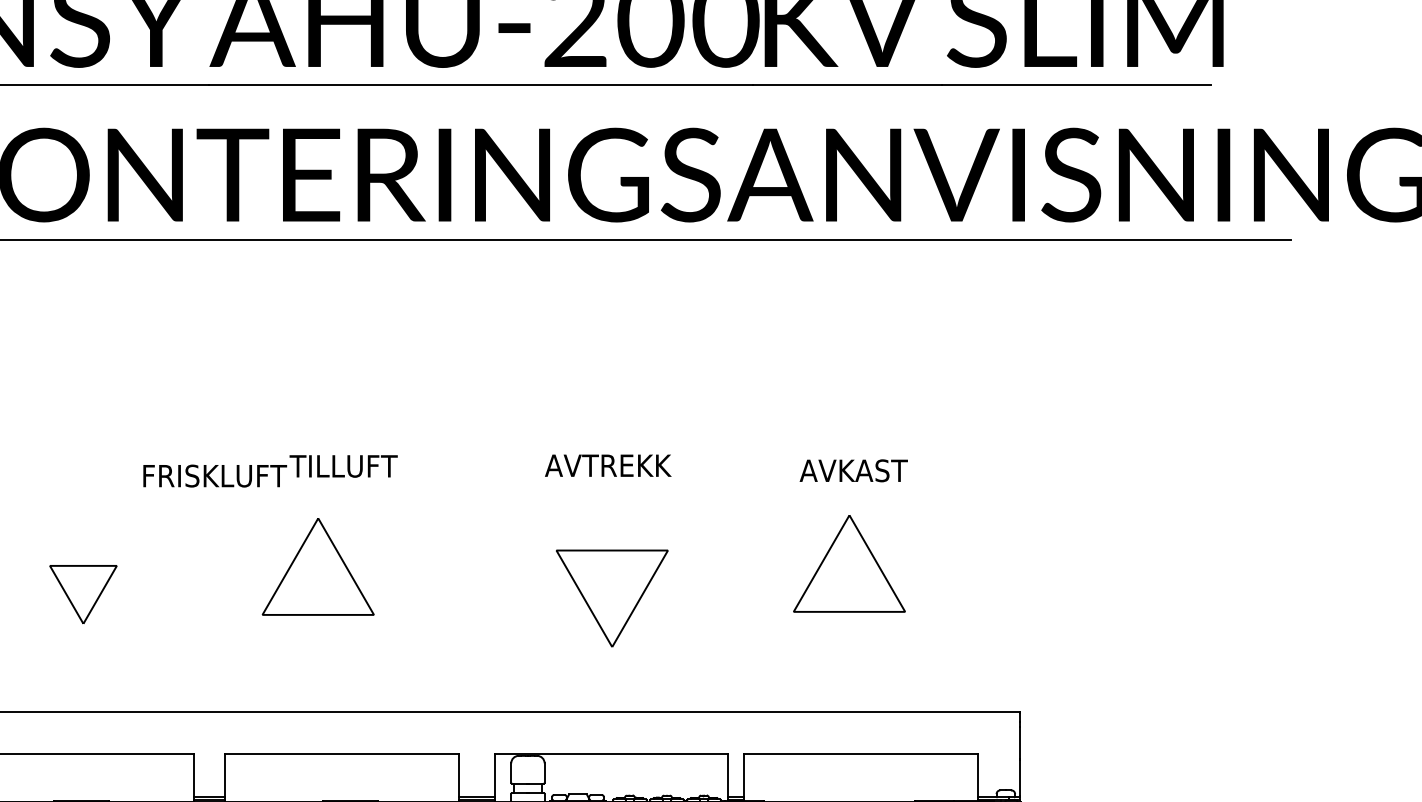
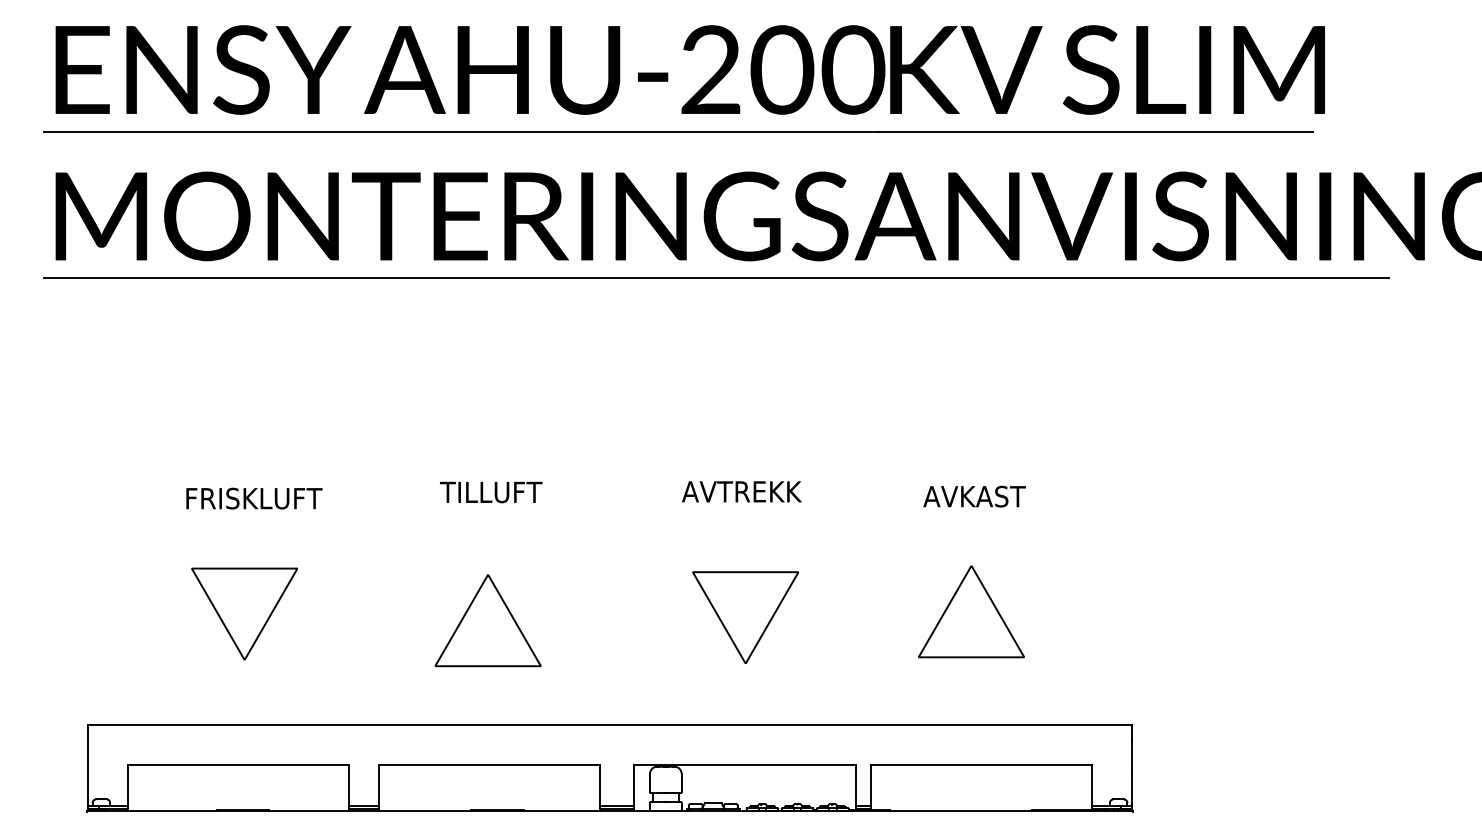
text: (215, 475) -> (254, 498), moved
part: (849, 563) -> (971, 611), moved
part: (317, 566) -> (487, 620), moved
part: (83, 594) -> (244, 613), size x1.67

